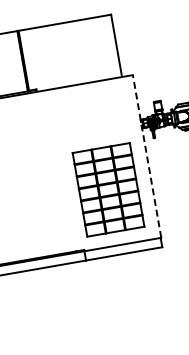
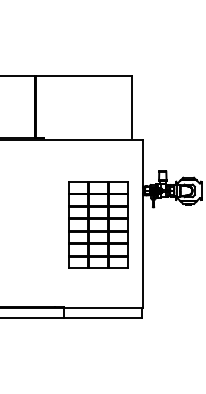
line: (146, 155) -> (142, 223), dashed -> solid
part: (108, 189) -> (98, 224), moved

